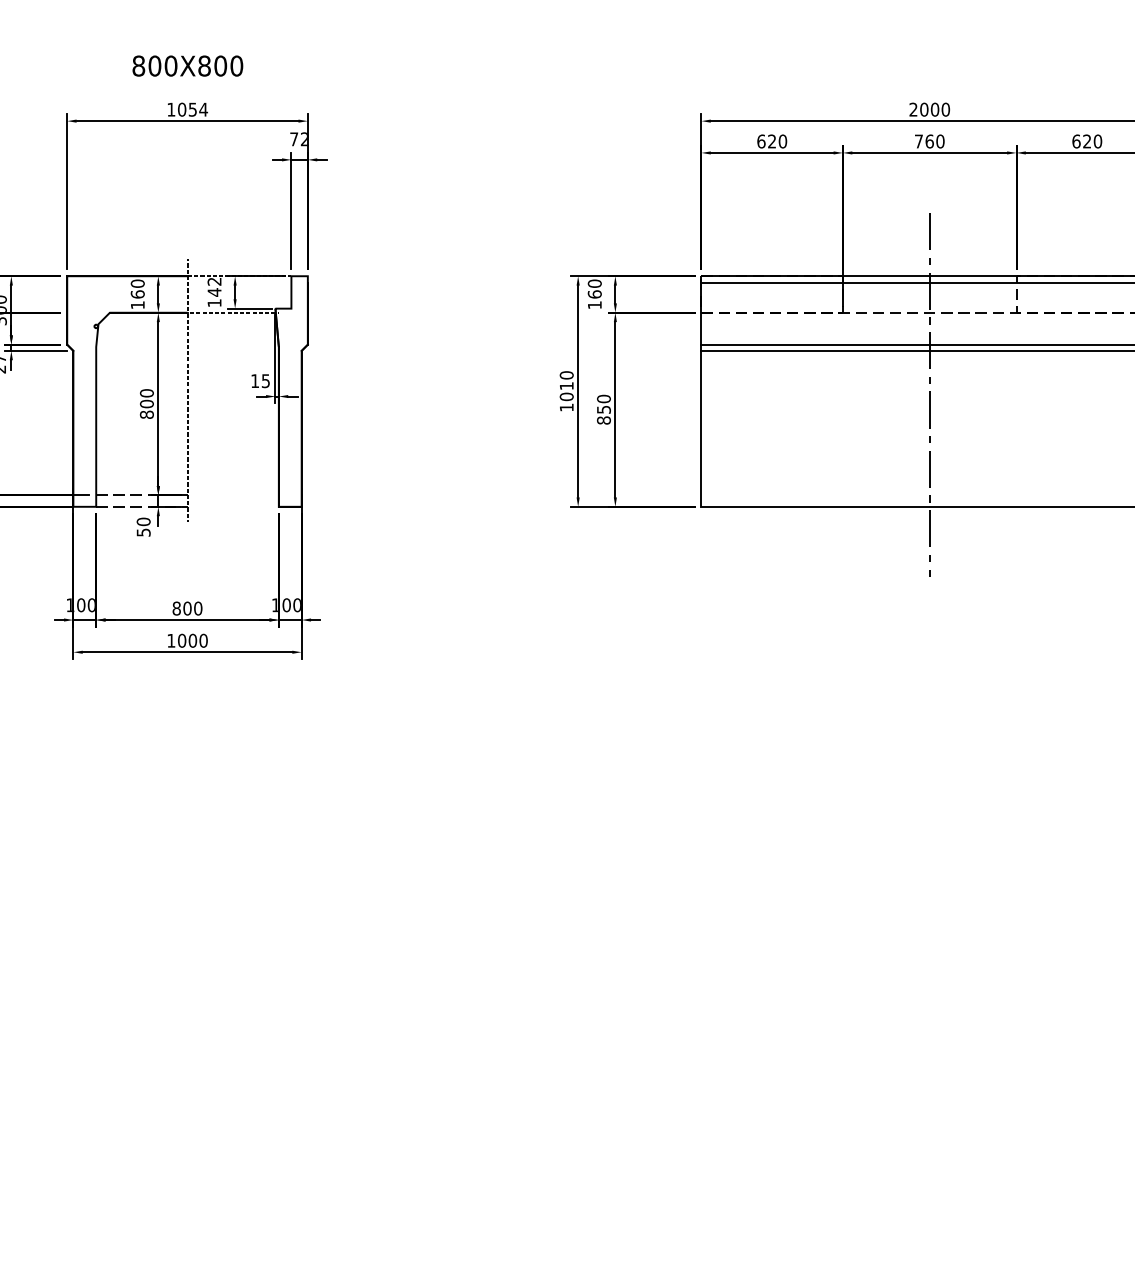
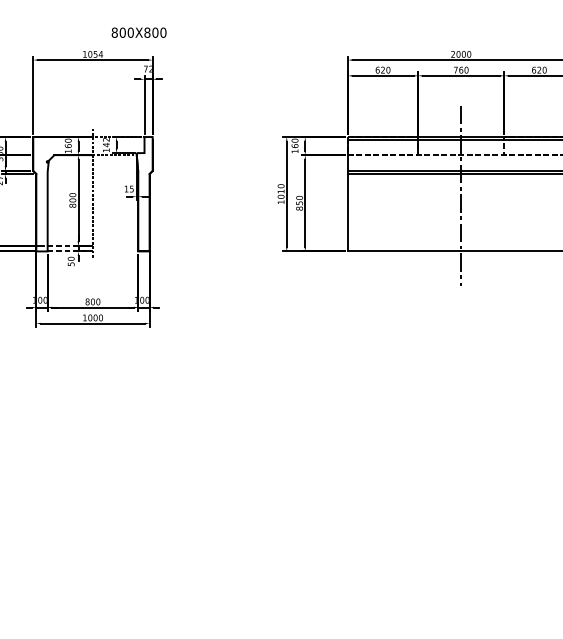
text: (186, 65) -> (138, 32), moved

